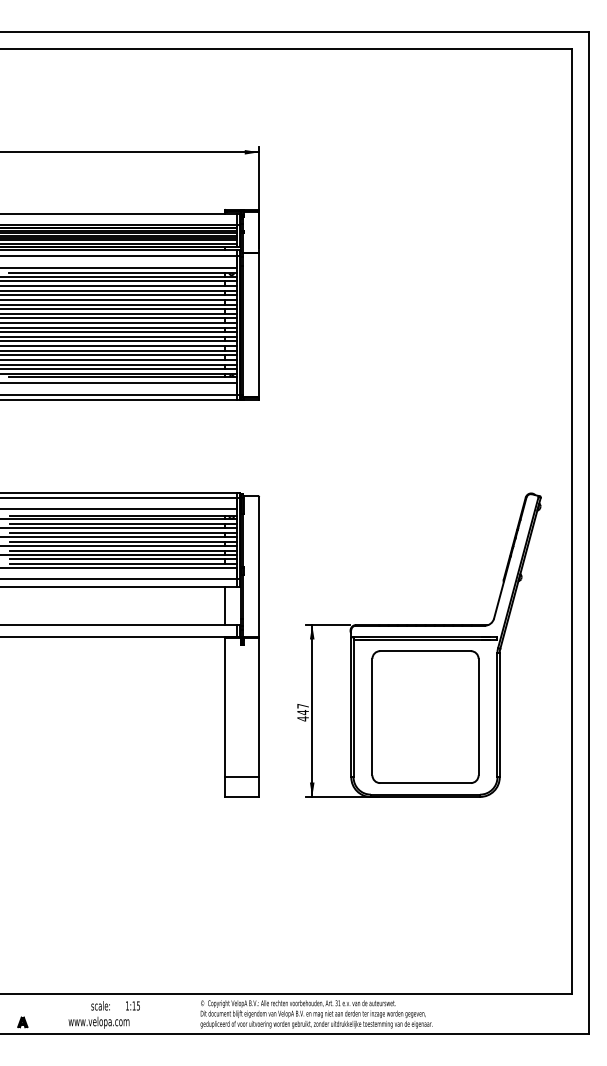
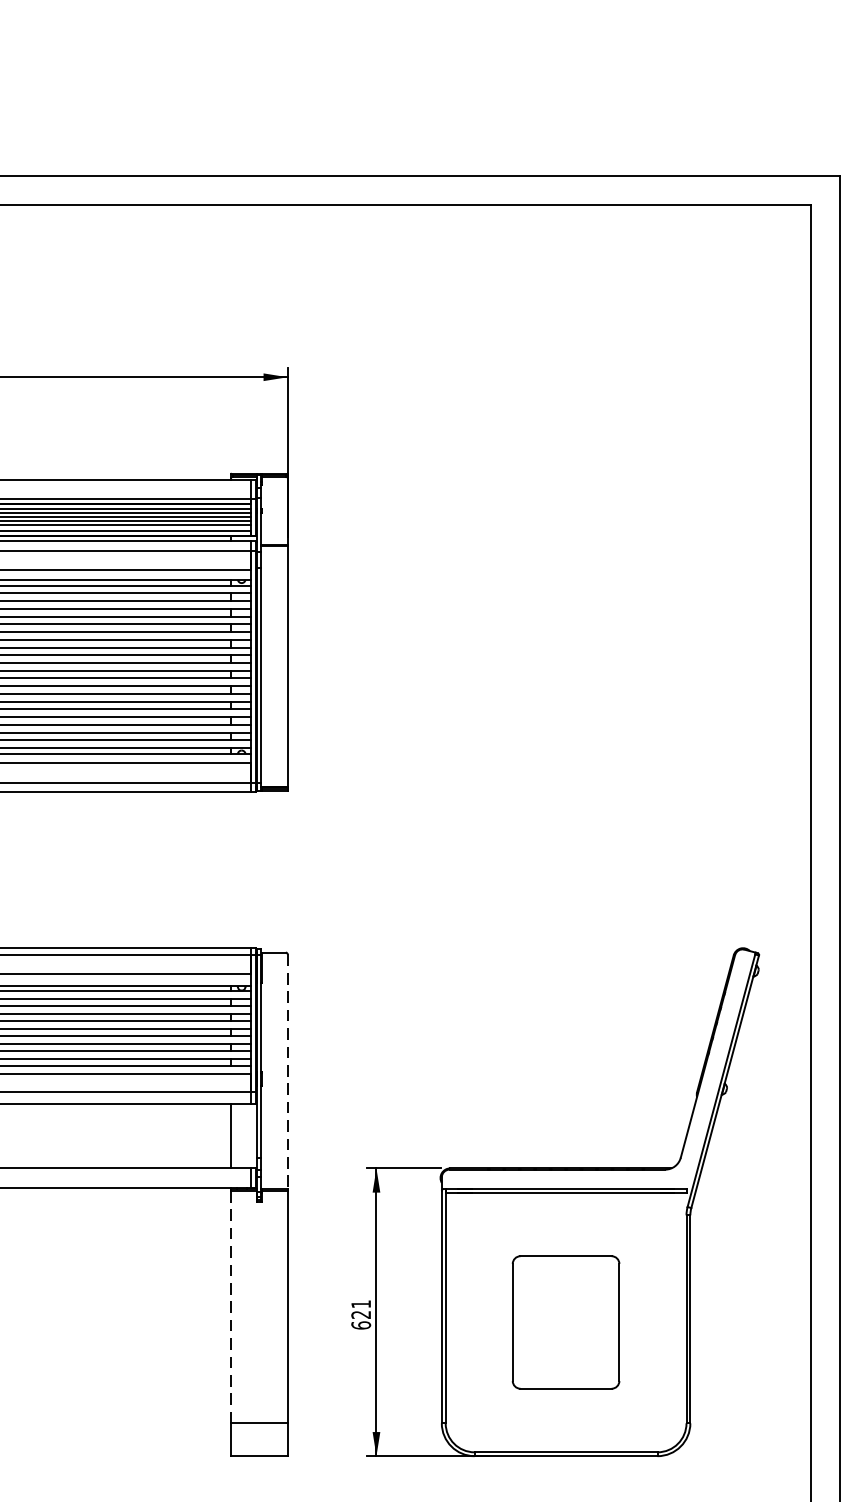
line: (259, 567) -> (288, 1072), solid -> dashed
line: (225, 708) -> (231, 1308), solid -> dashed
text: (302, 712) -> (360, 1314), 447 -> 621
part: (425, 716) -> (566, 1321), size x0.6

